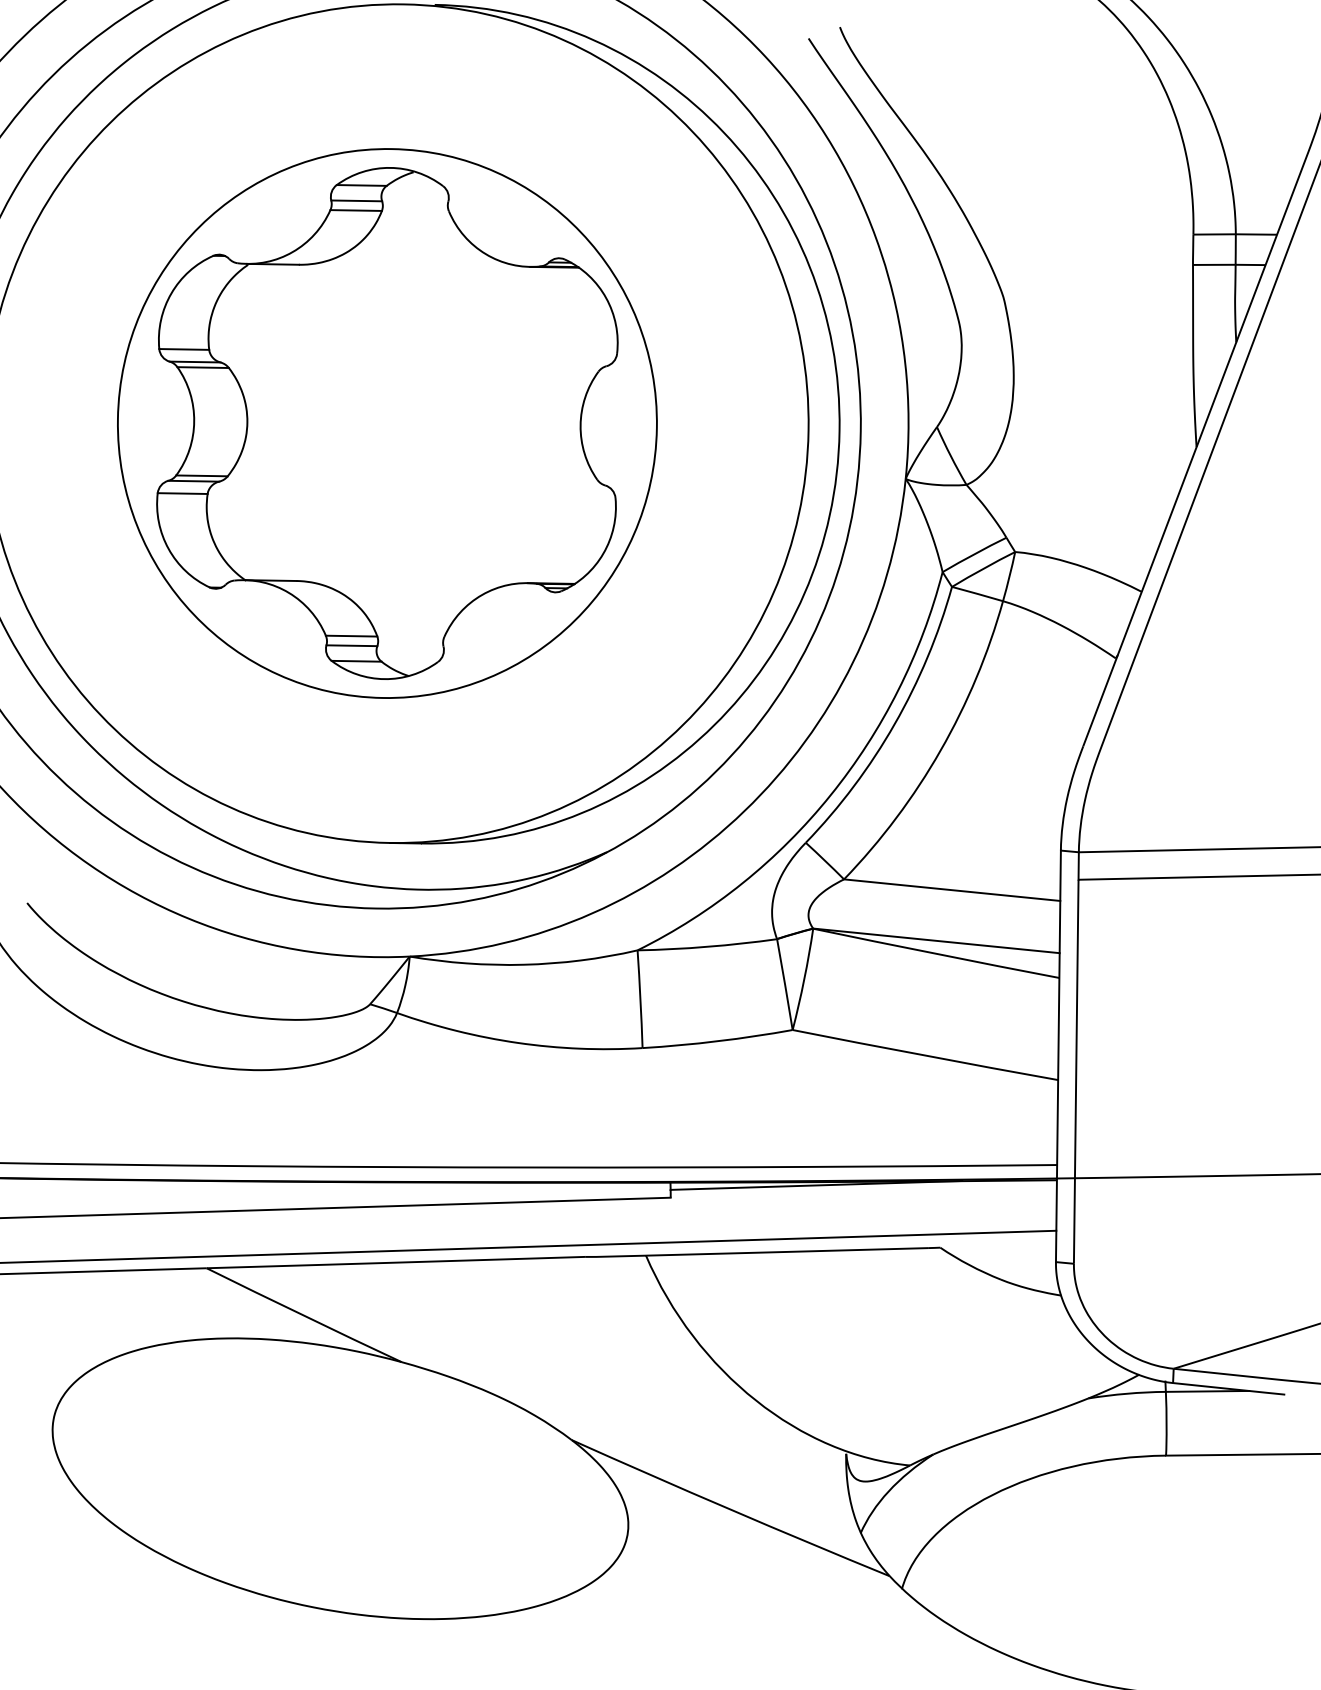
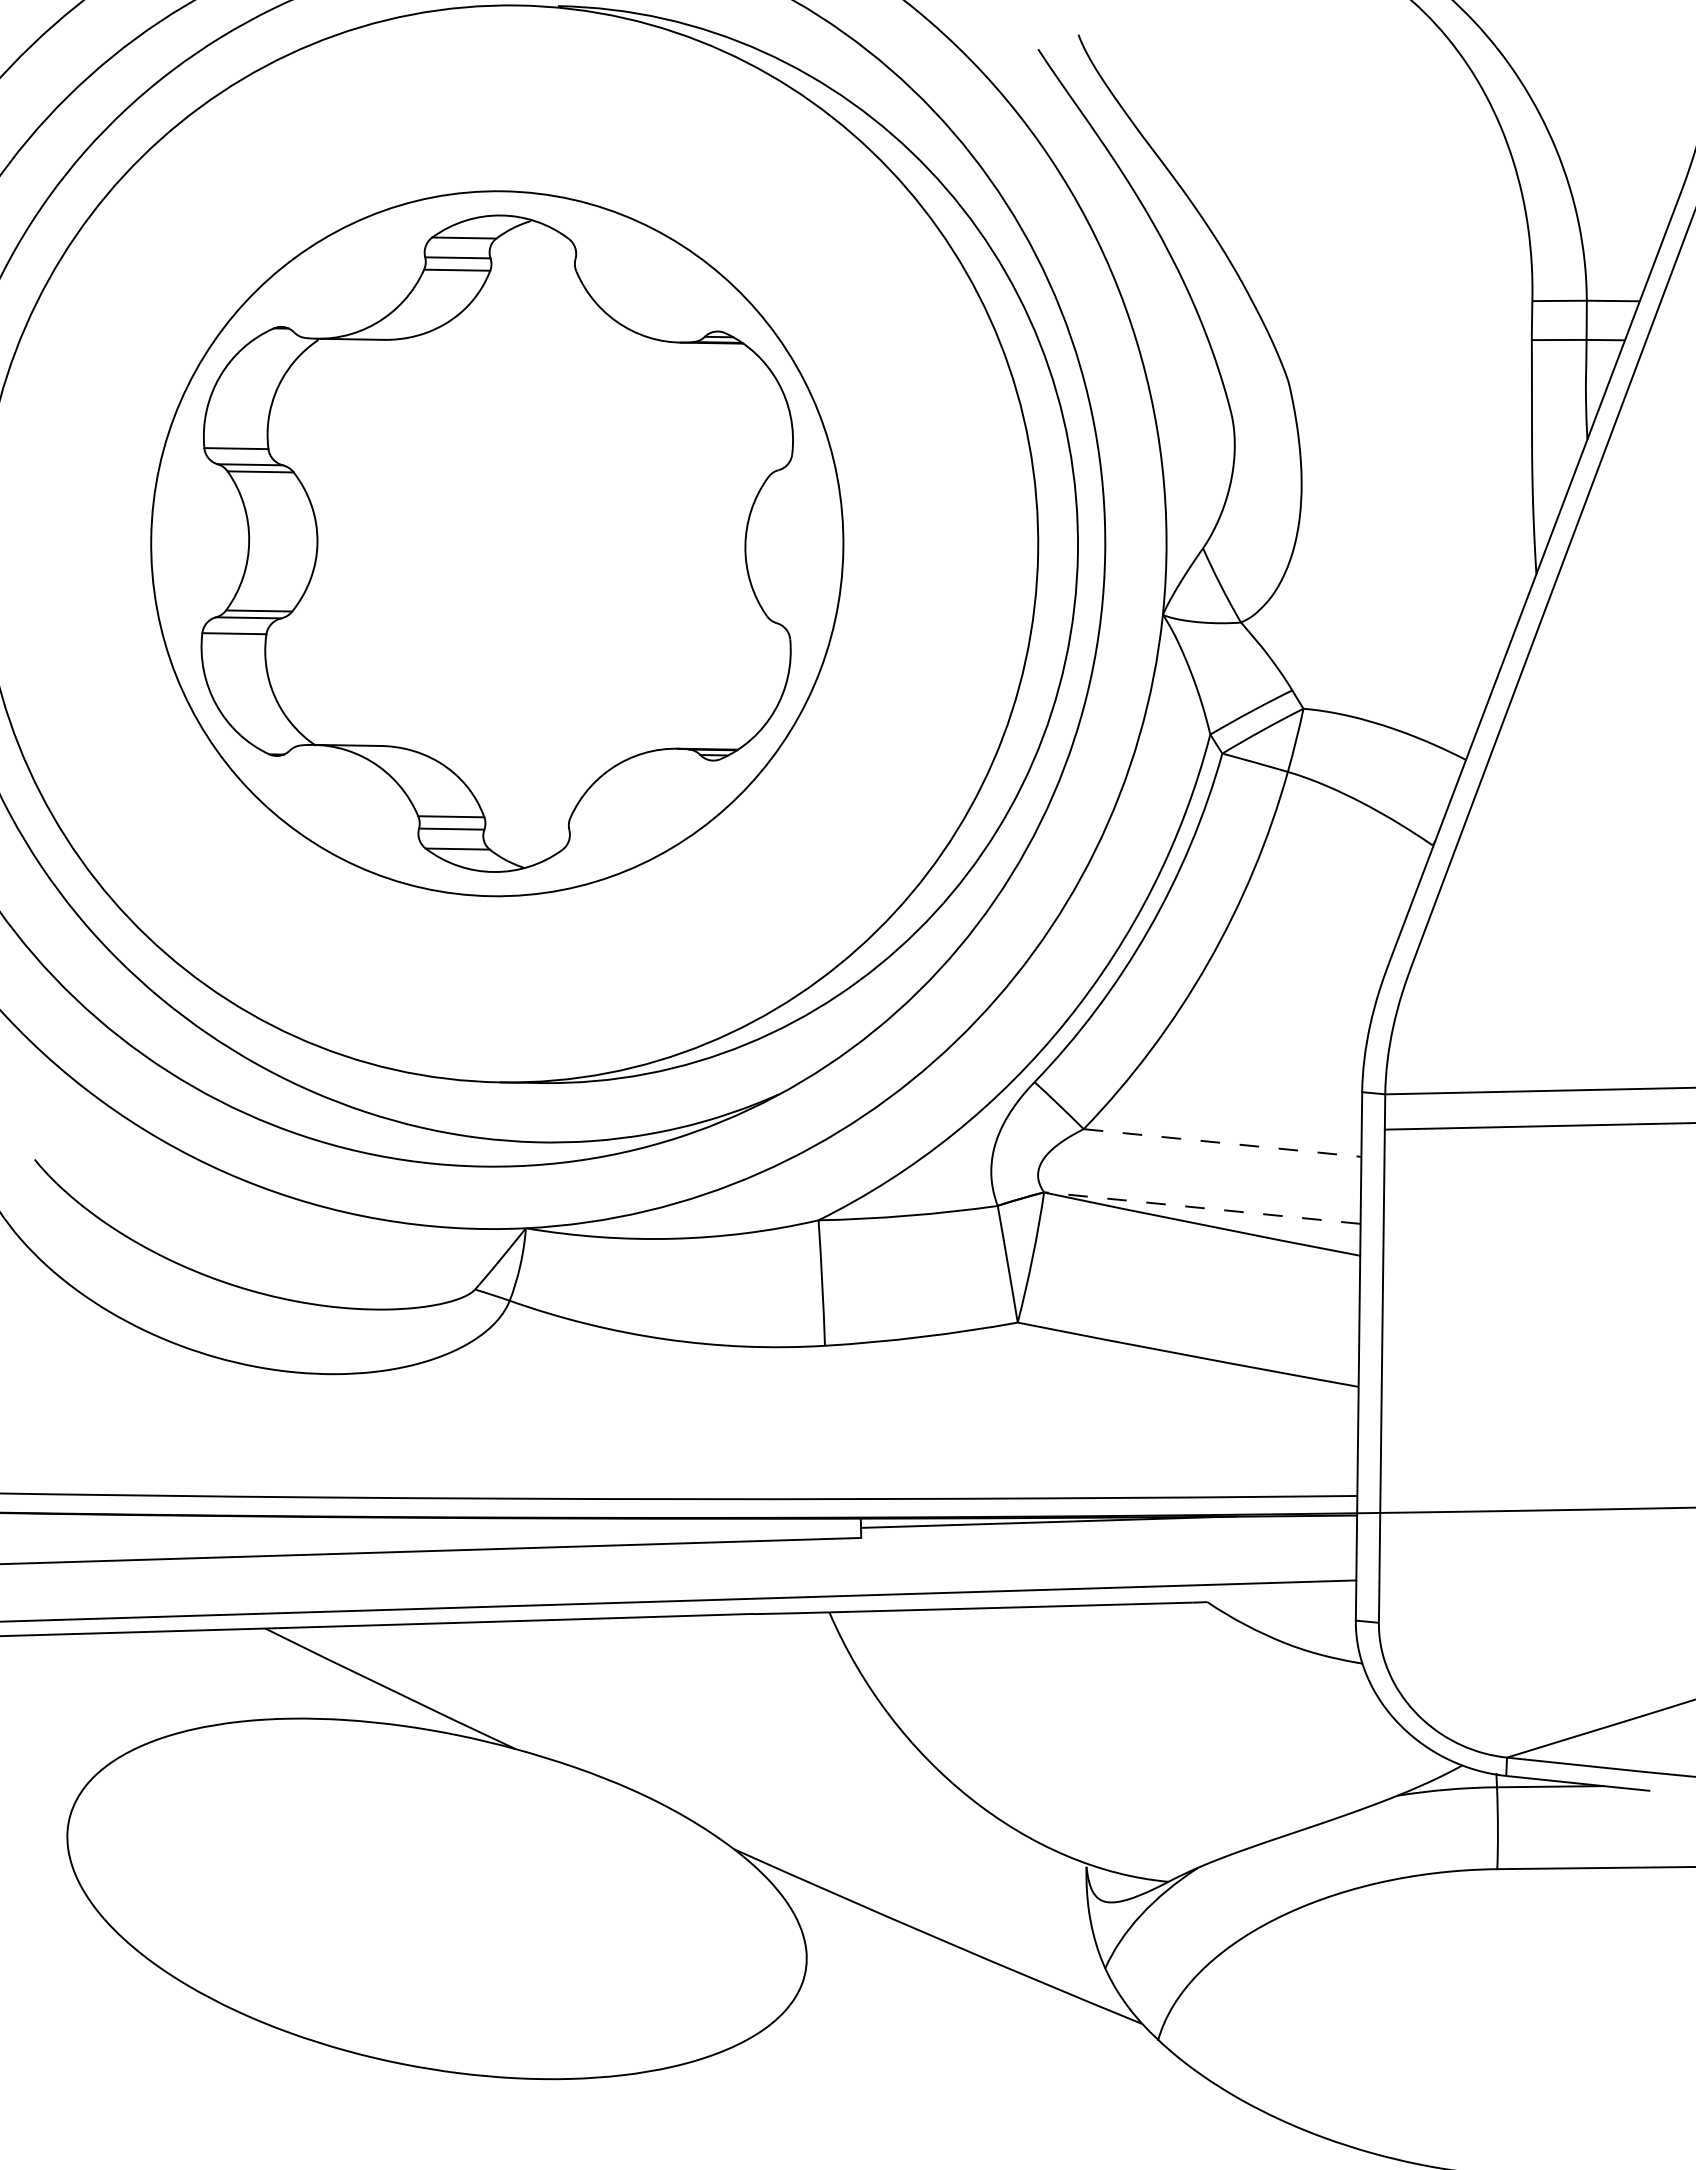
line: (952, 890) -> (1222, 1143), solid -> dashed
line: (935, 941) -> (1201, 1208), solid -> dashed

